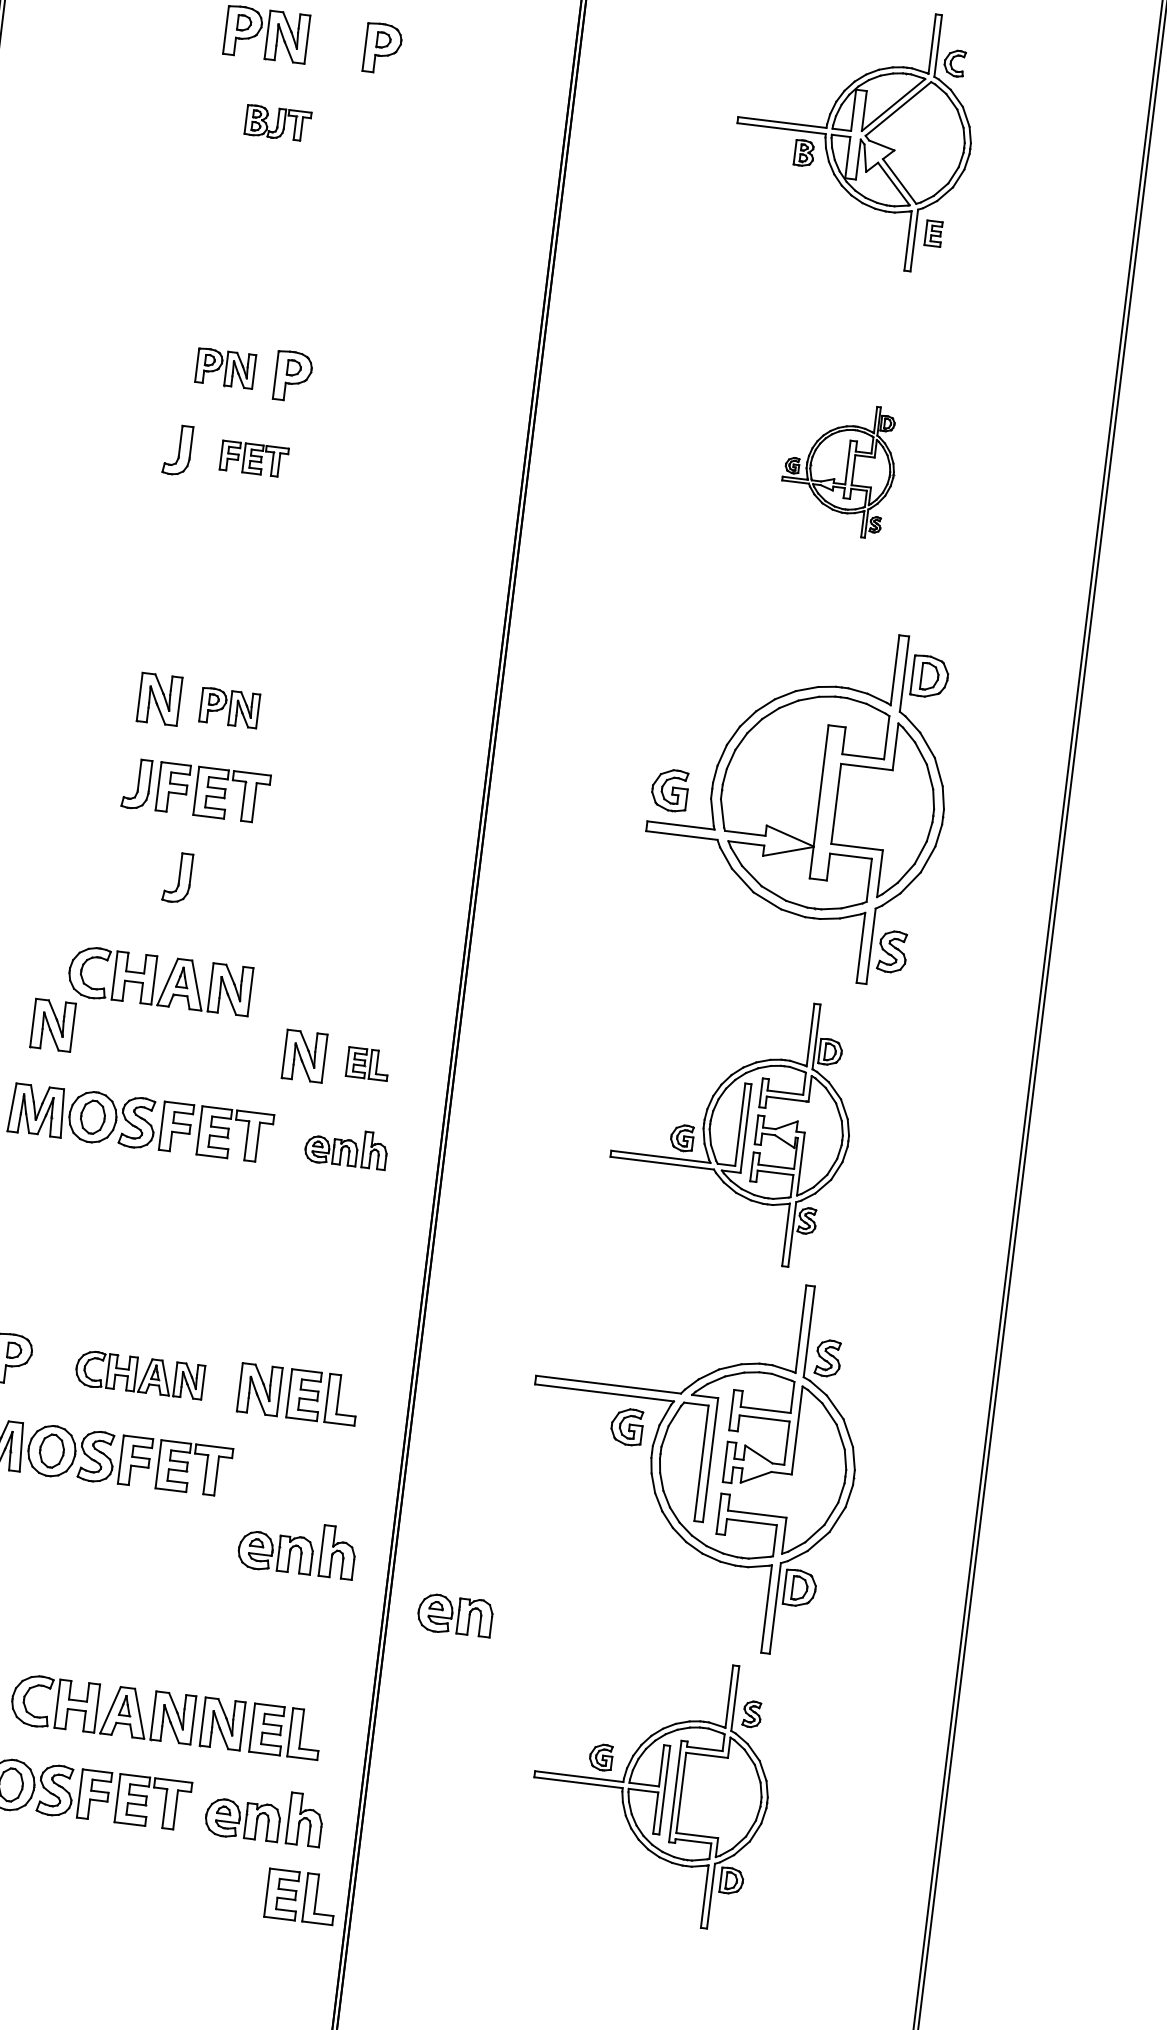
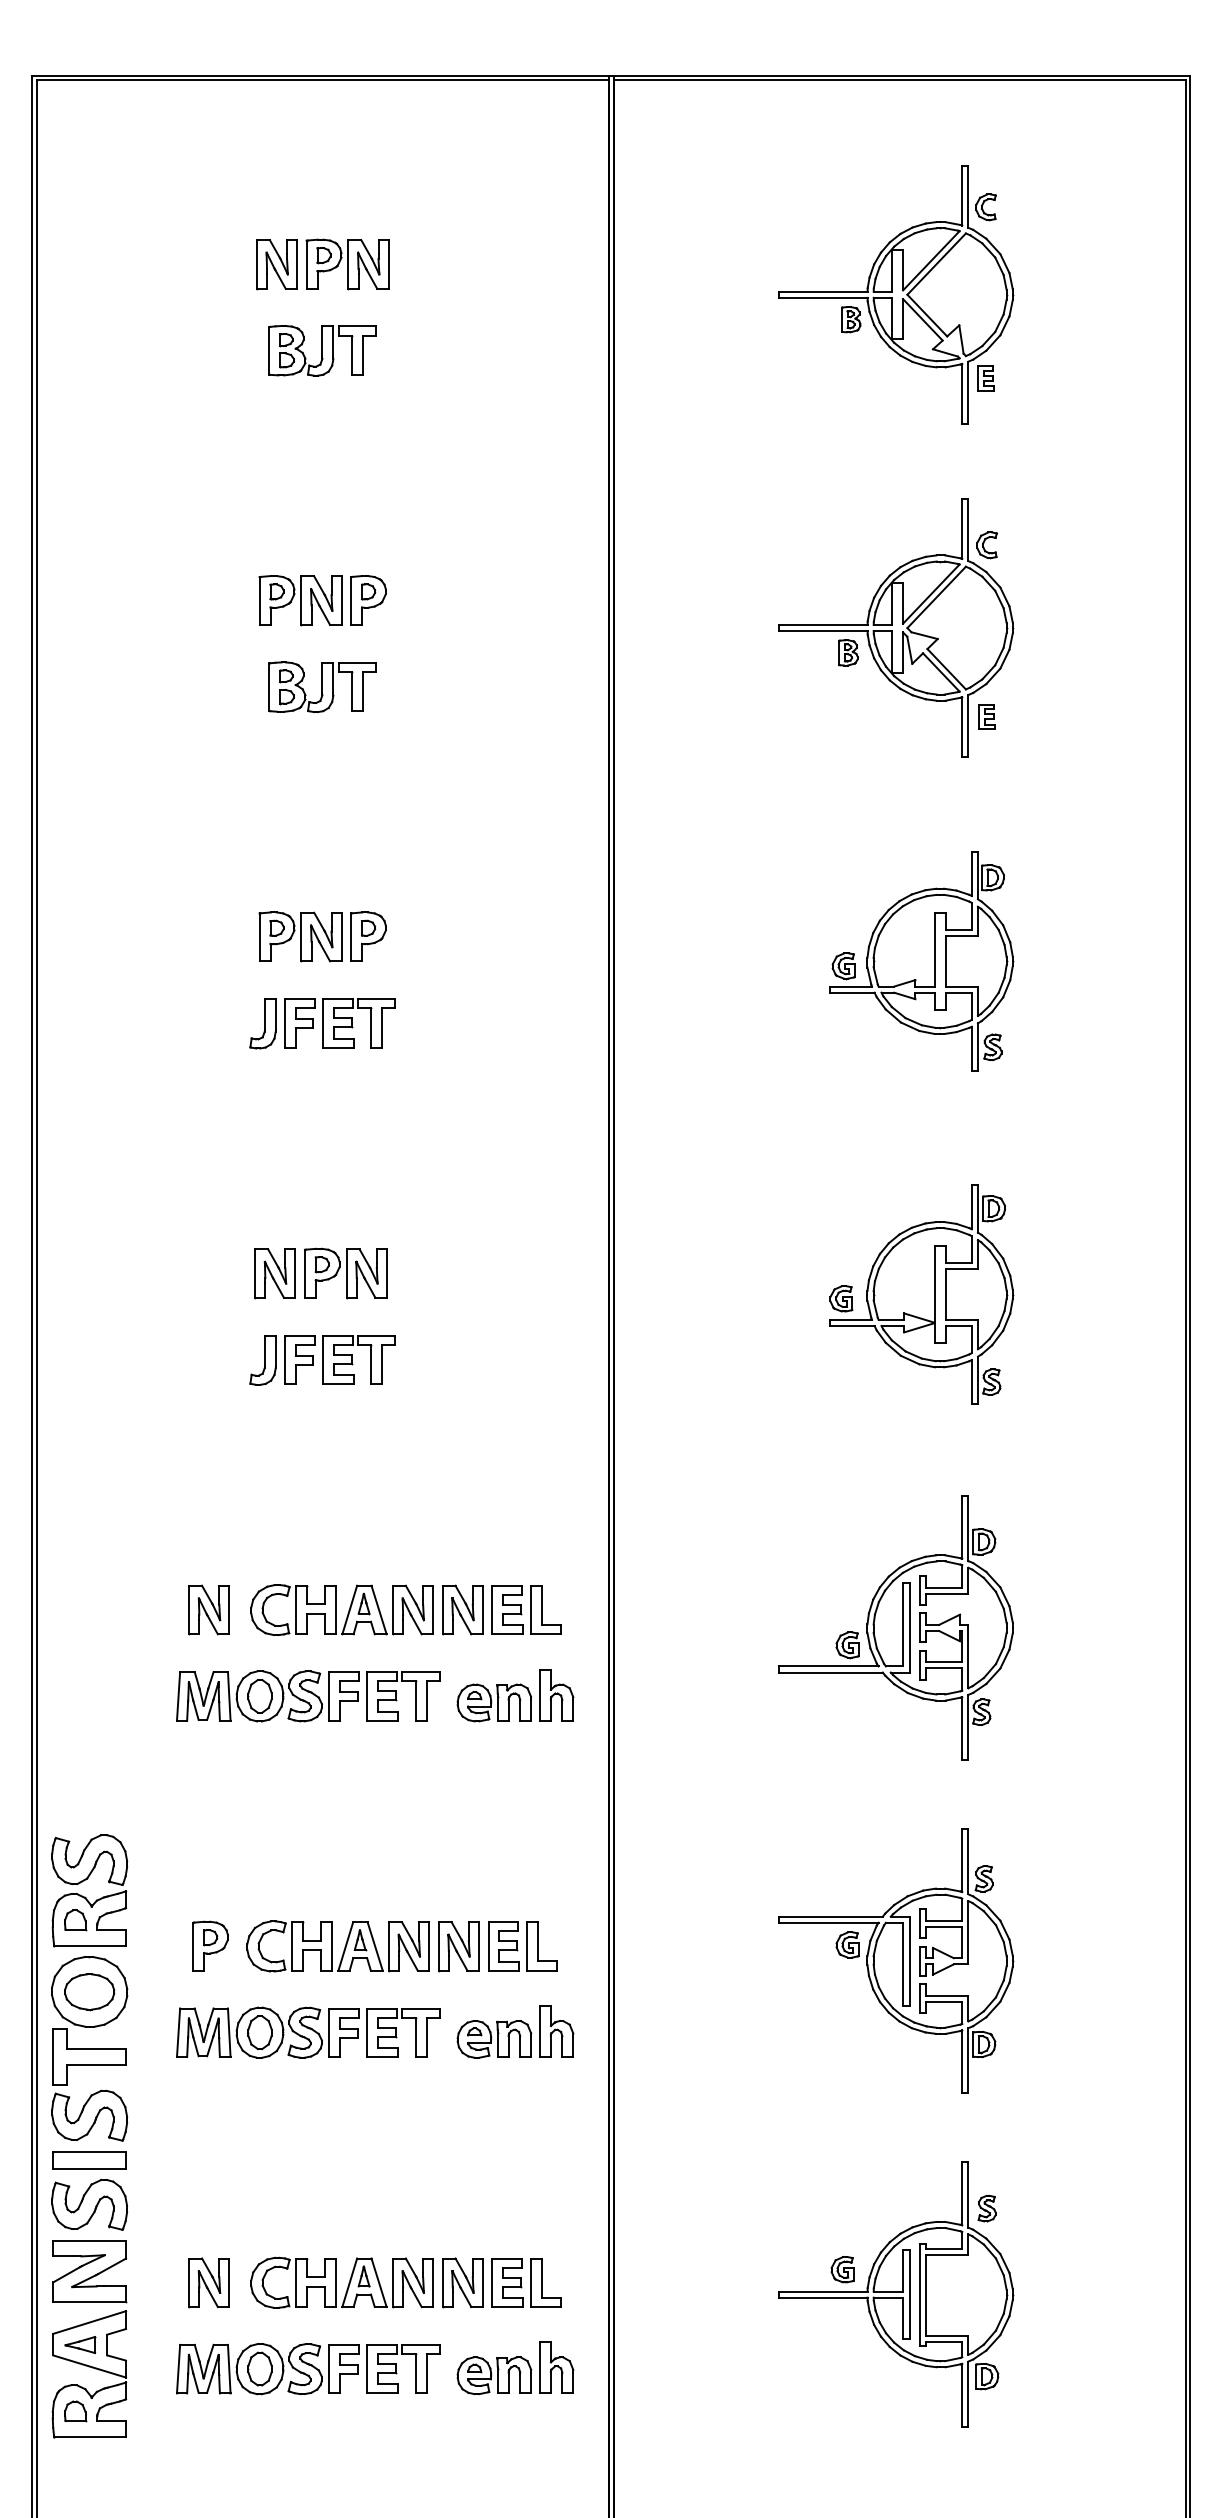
part: (382, 48) -> (368, 600), moved
part: (277, 123) -> (322, 687), size x1.67
part: (225, 368) -> (300, 936), size x1.43
part: (253, 459) -> (339, 1023), size x1.67
part: (839, 468) -> (921, 961), size x1.67
part: (229, 707) -> (345, 1273), size x1.43
part: (798, 799) -> (921, 1294), size x0.62
part: (177, 877) -> (314, 1448), removed
part: (159, 980) -> (341, 1609), moved
part: (367, 1063) -> (526, 1609), size x1.67
part: (346, 1147) -> (515, 1695), size x1.43
part: (139, 1374) -> (337, 1946), size x1.43
part: (692, 1457) -> (896, 1960), size x0.71
part: (297, 1547) -> (515, 2031), moved
part: (454, 1615) -> (679, 2146), removed
part: (300, 1896) -> (561, 2444), removed

